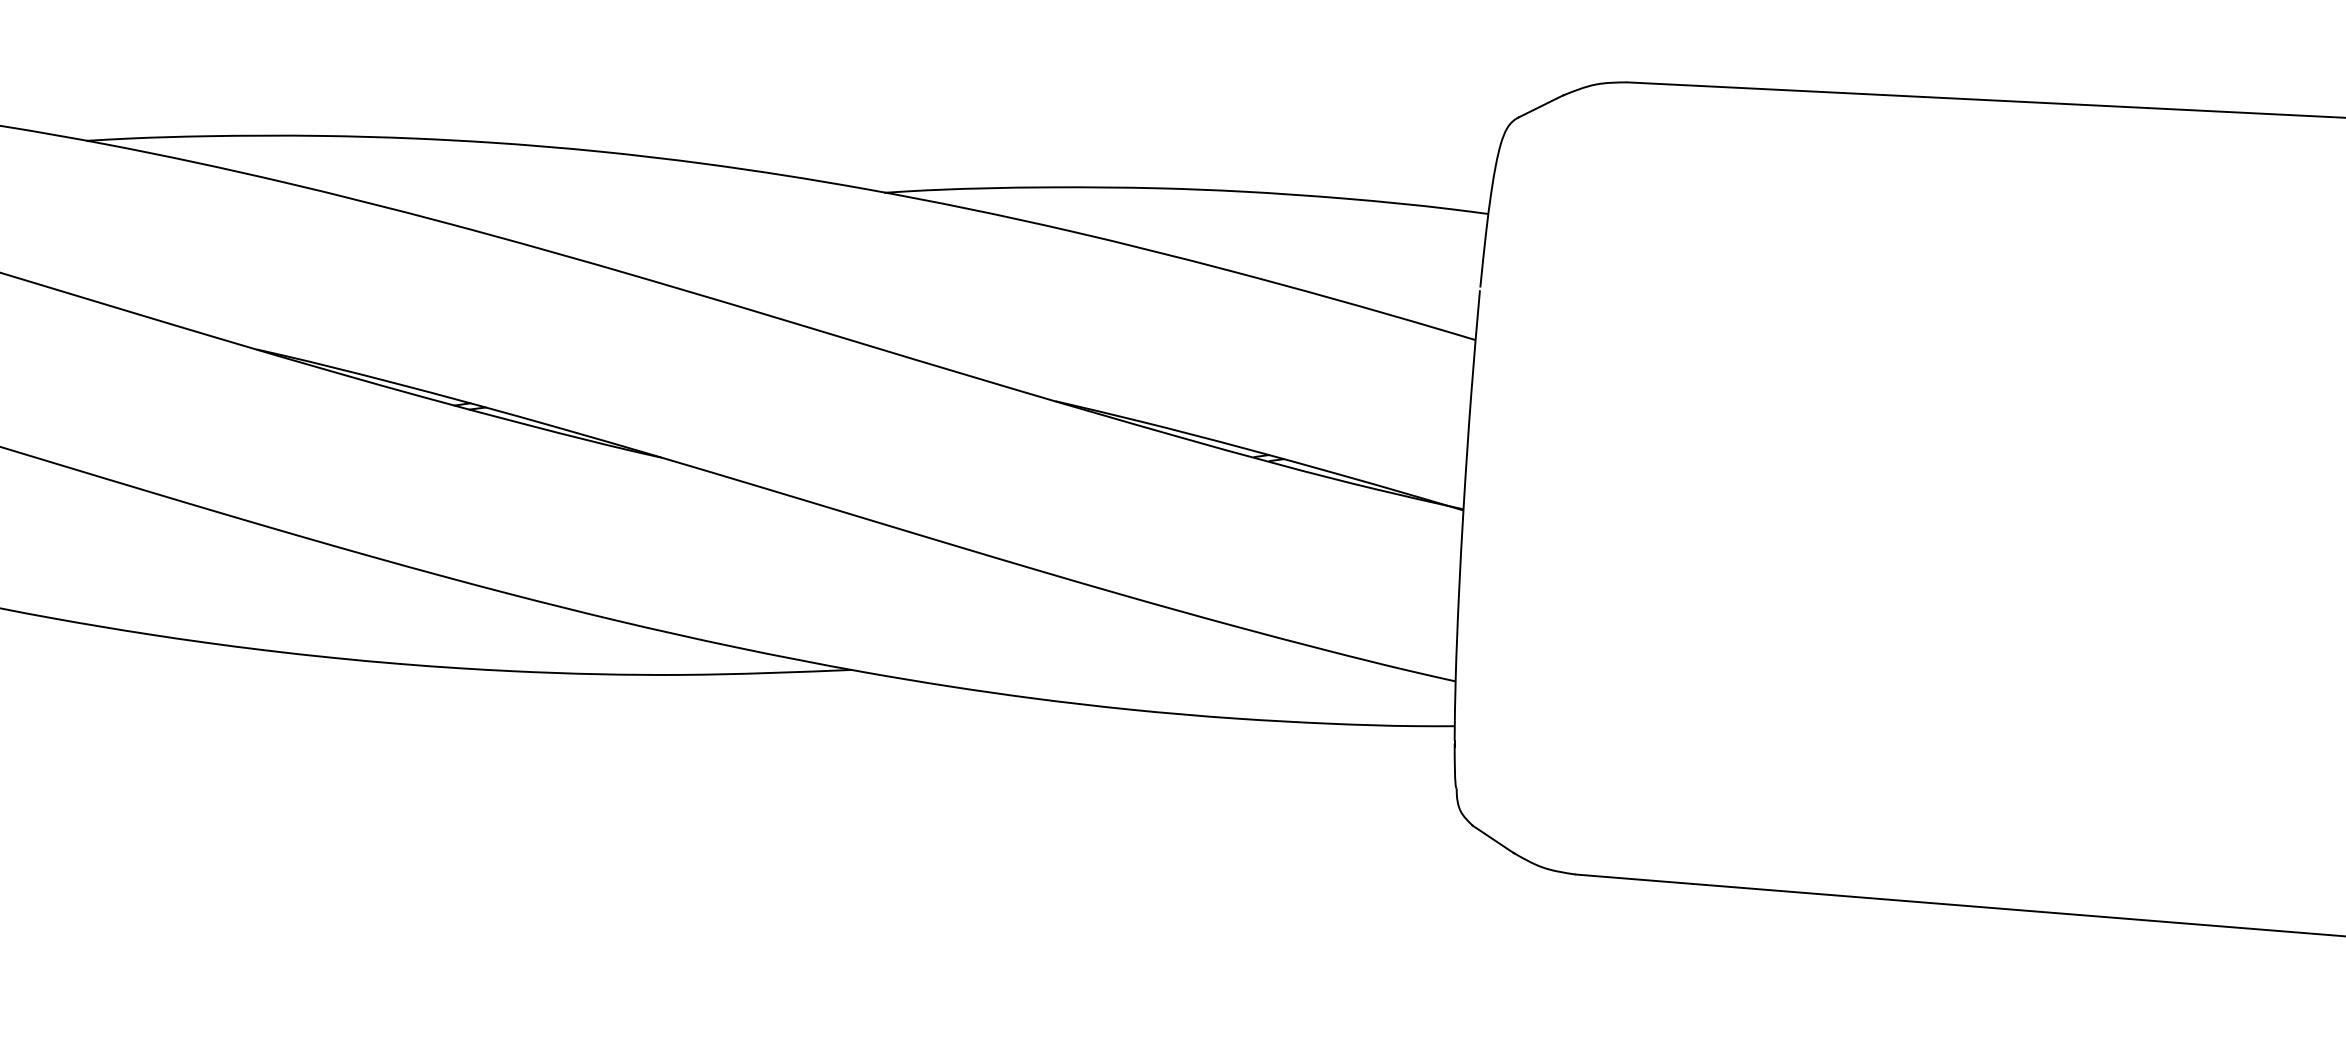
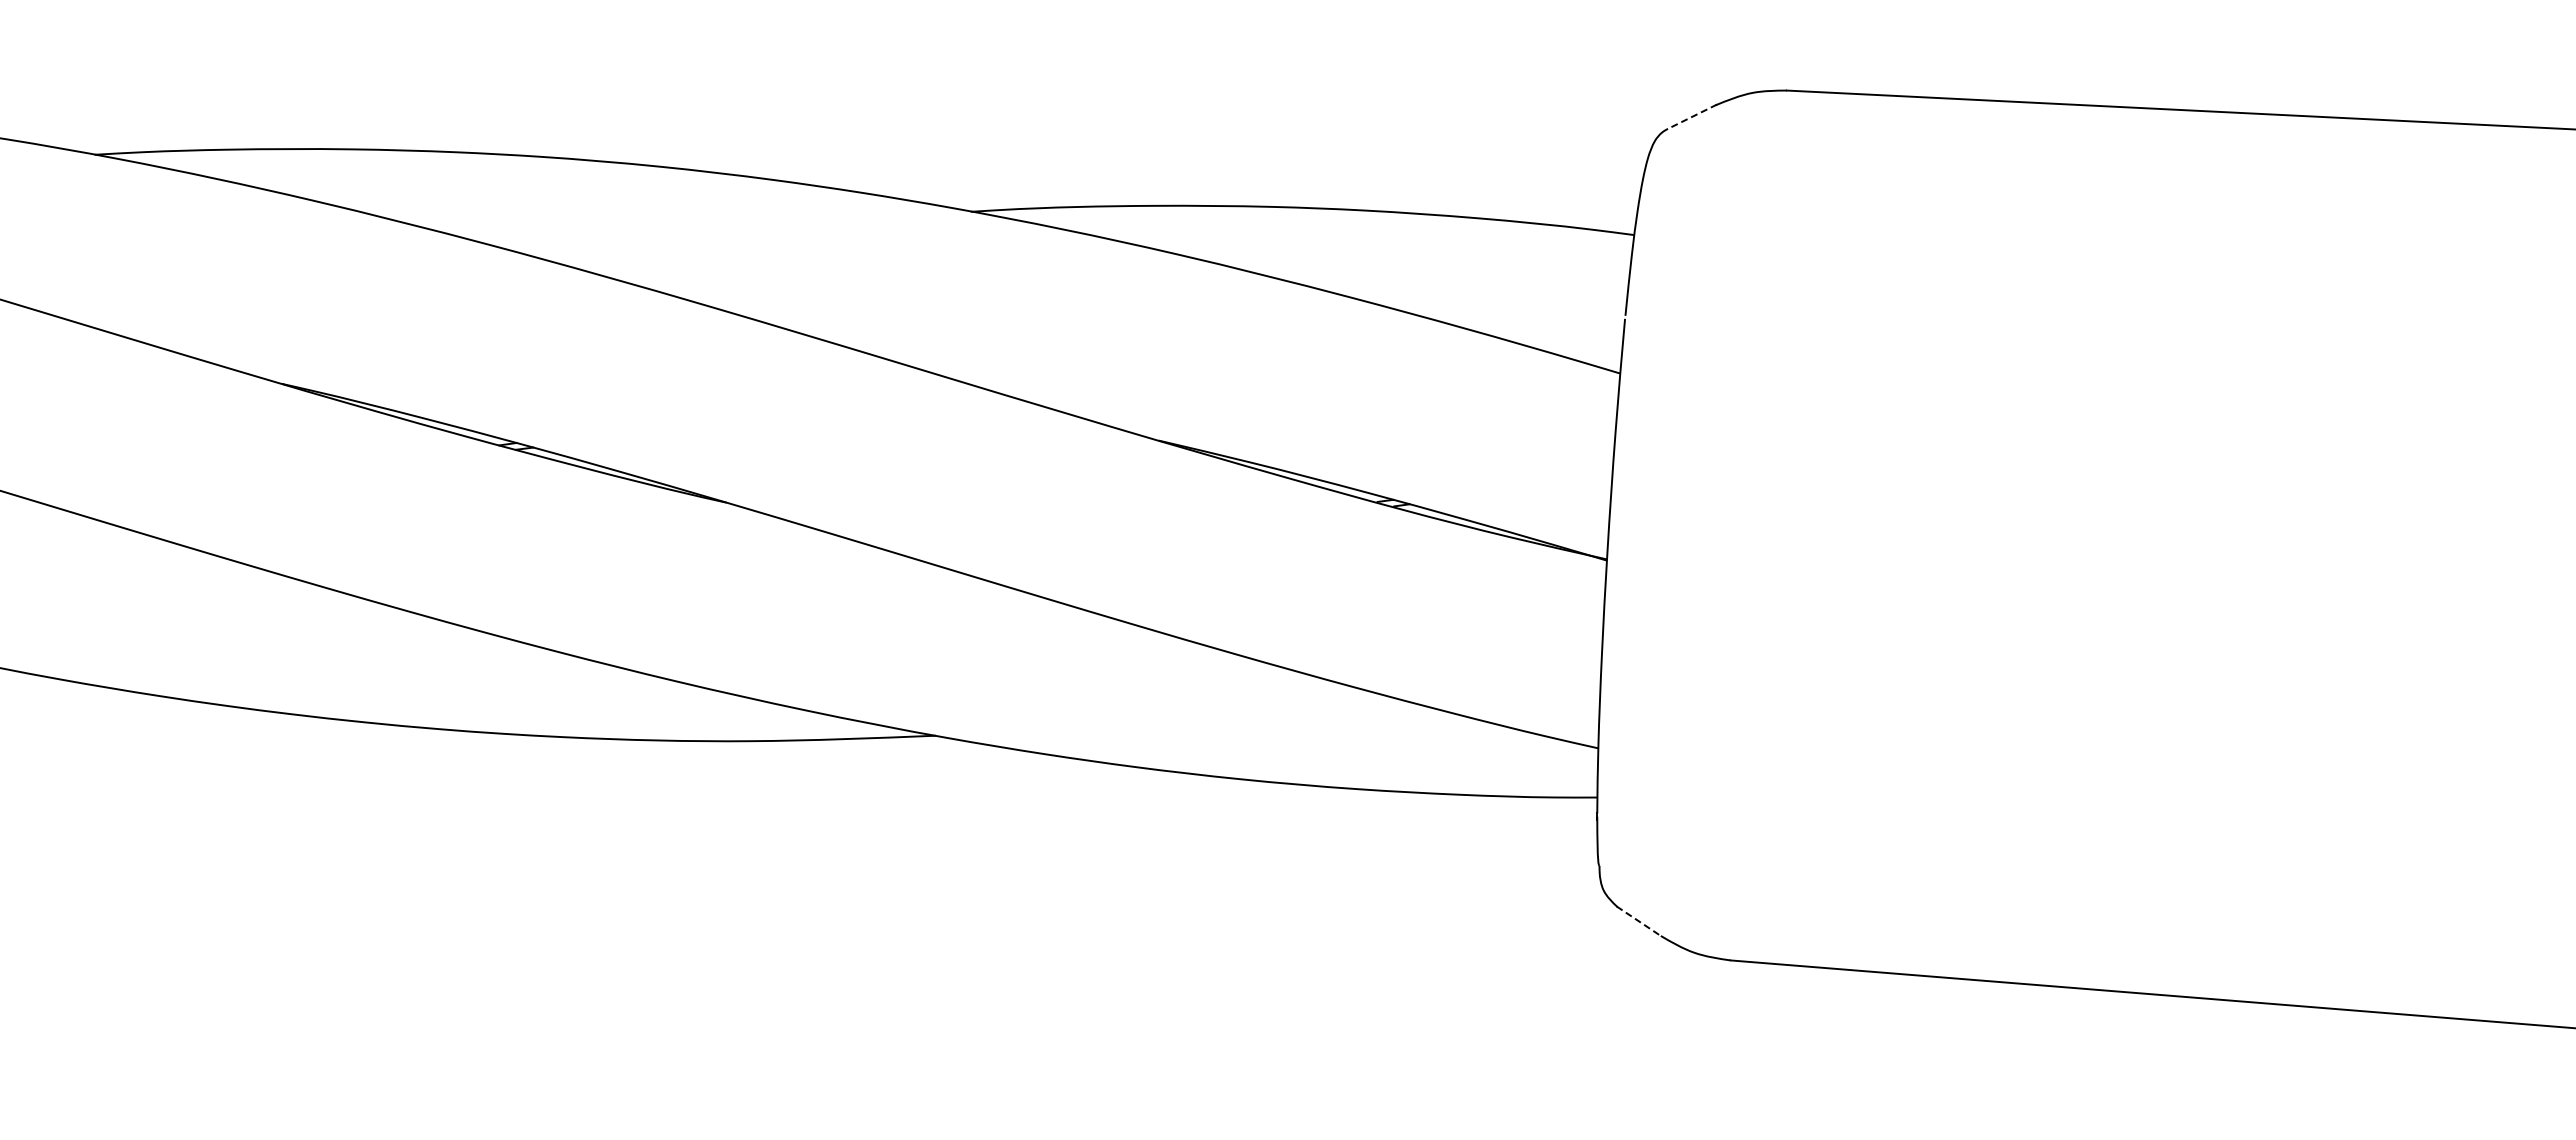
line: (1541, 105) -> (1692, 116), solid -> dashed
line: (1493, 839) -> (1639, 921), solid -> dashed

